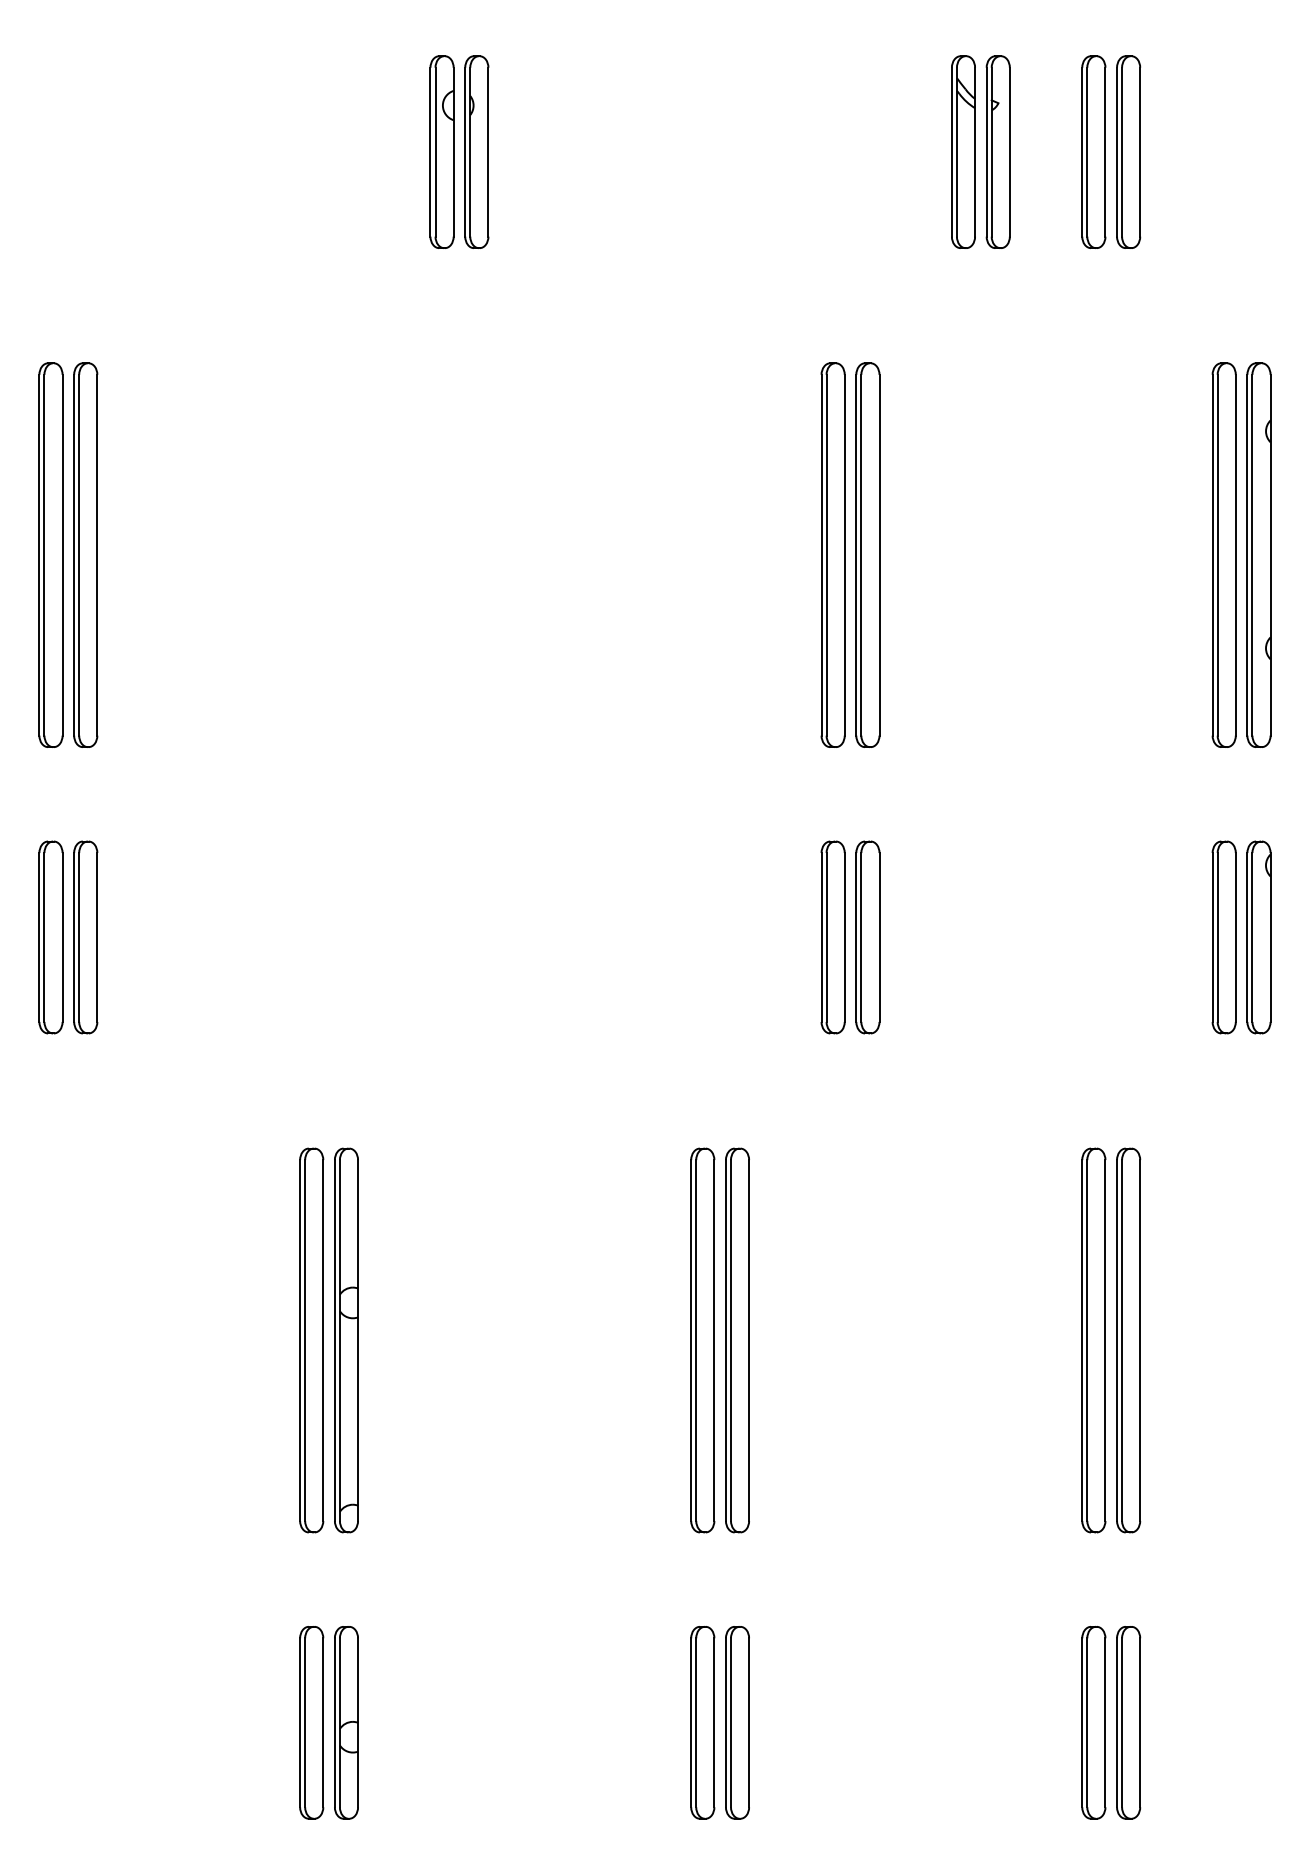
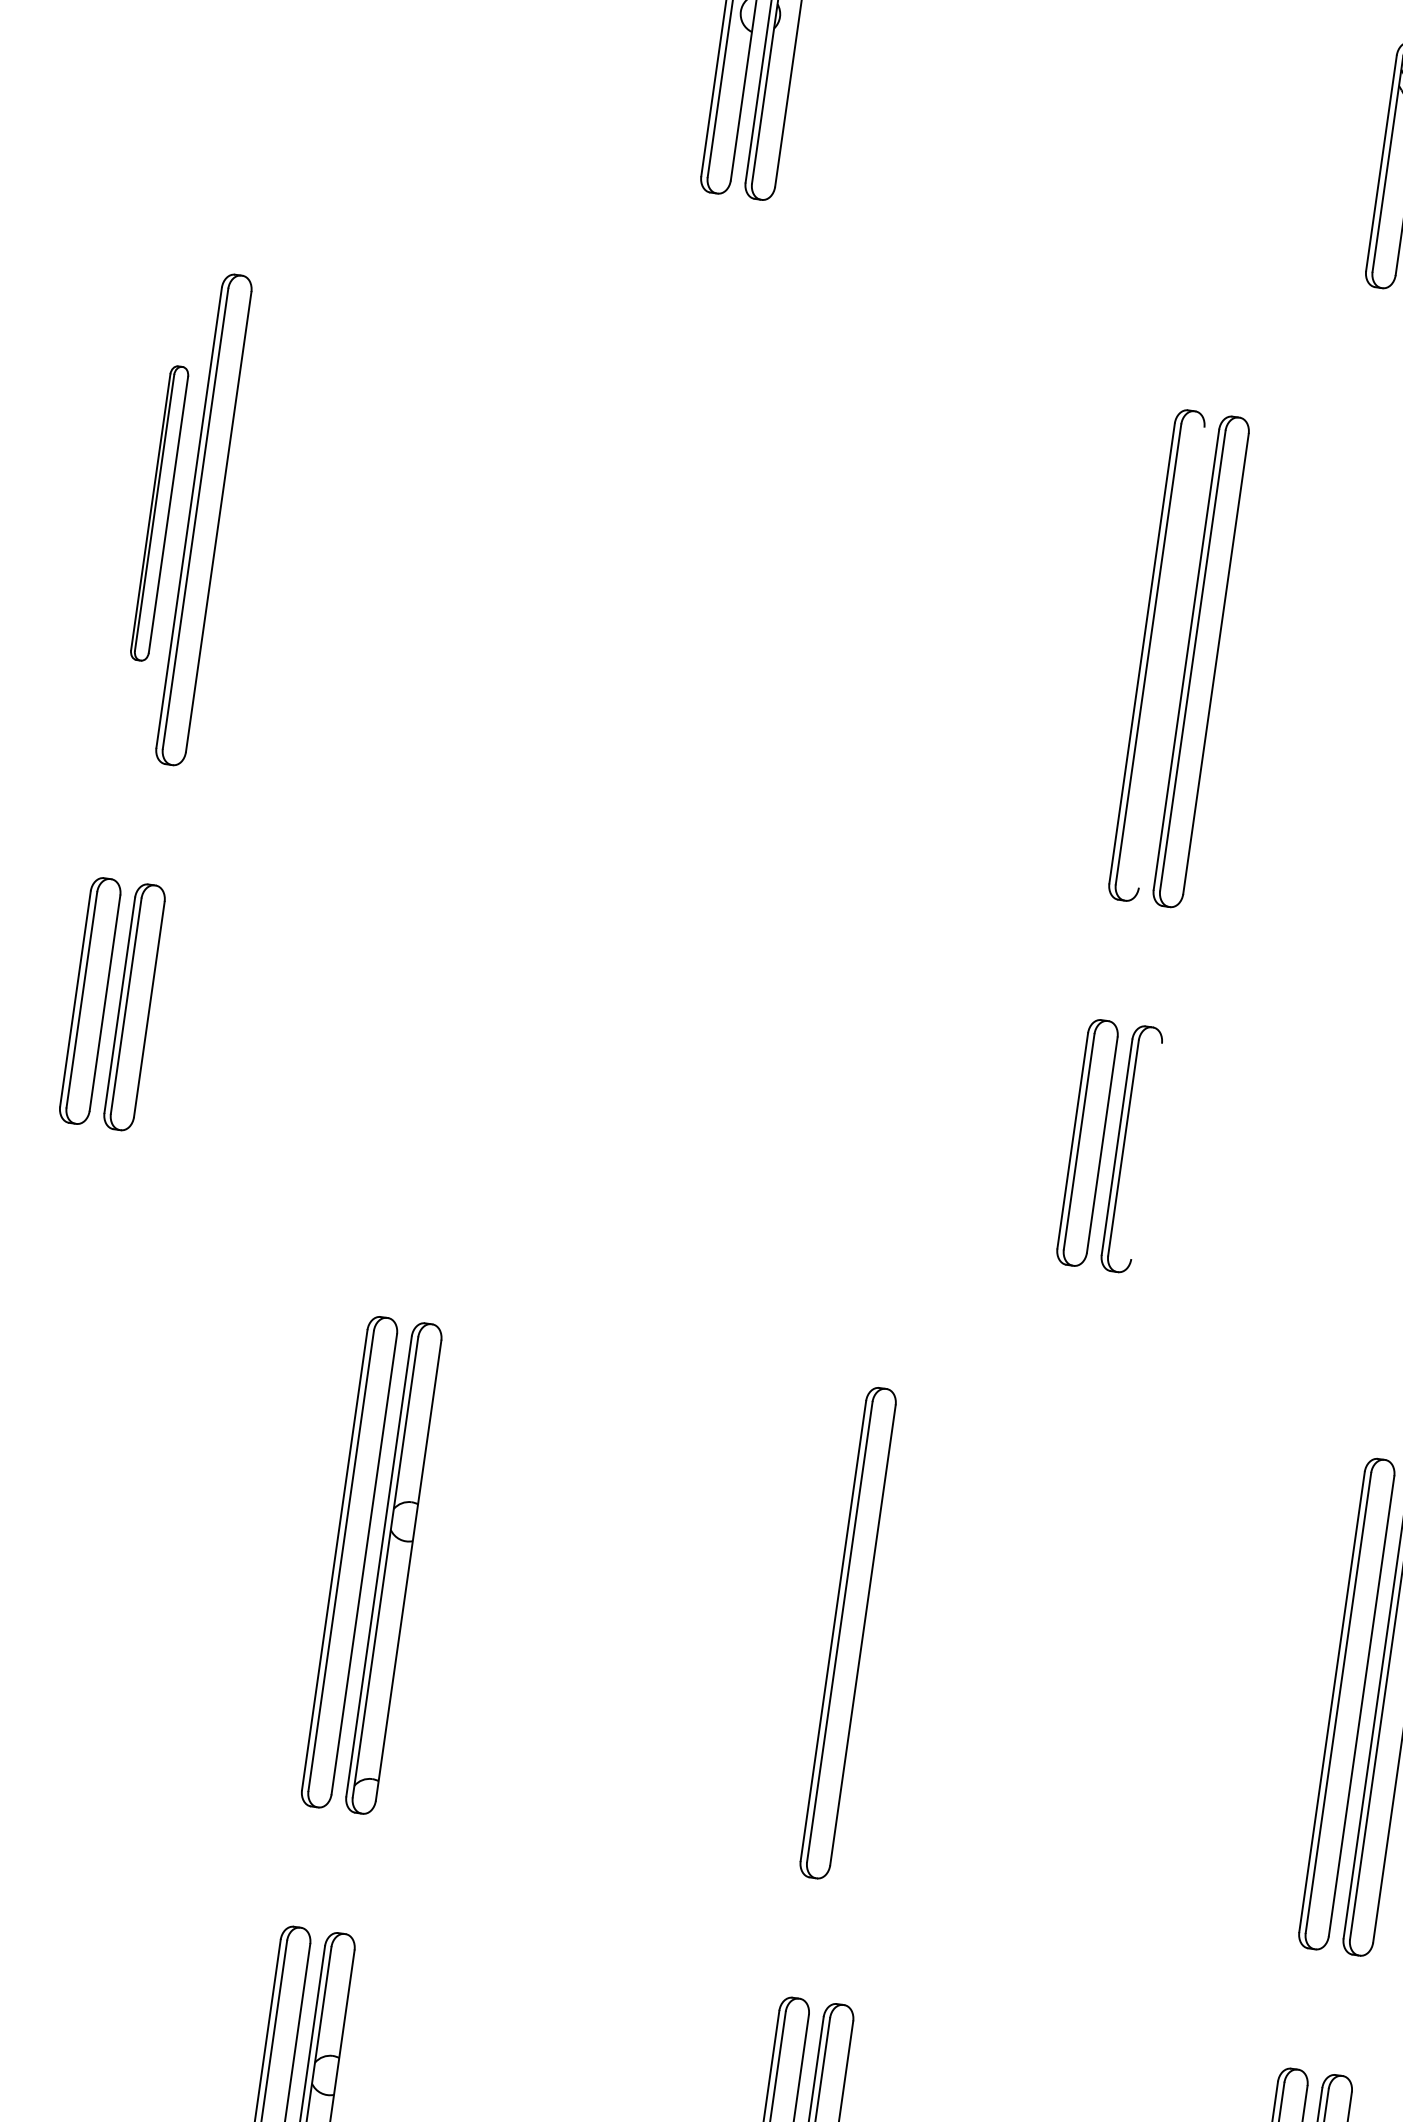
part: (50, 554) -> (159, 512), size x0.6
line: (844, 554) -> (1171, 656), removed
line: (879, 937) -> (1146, 1151), removed
part: (737, 1340) -> (892, 1639), removed

